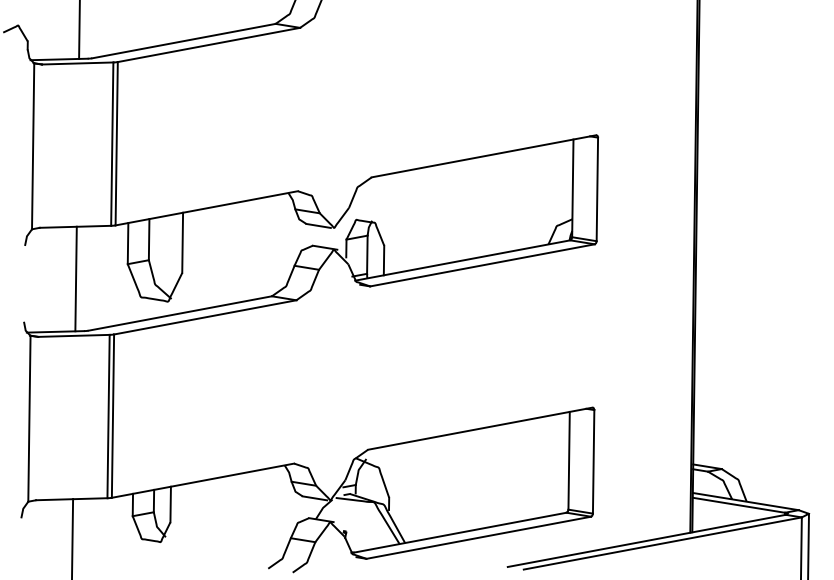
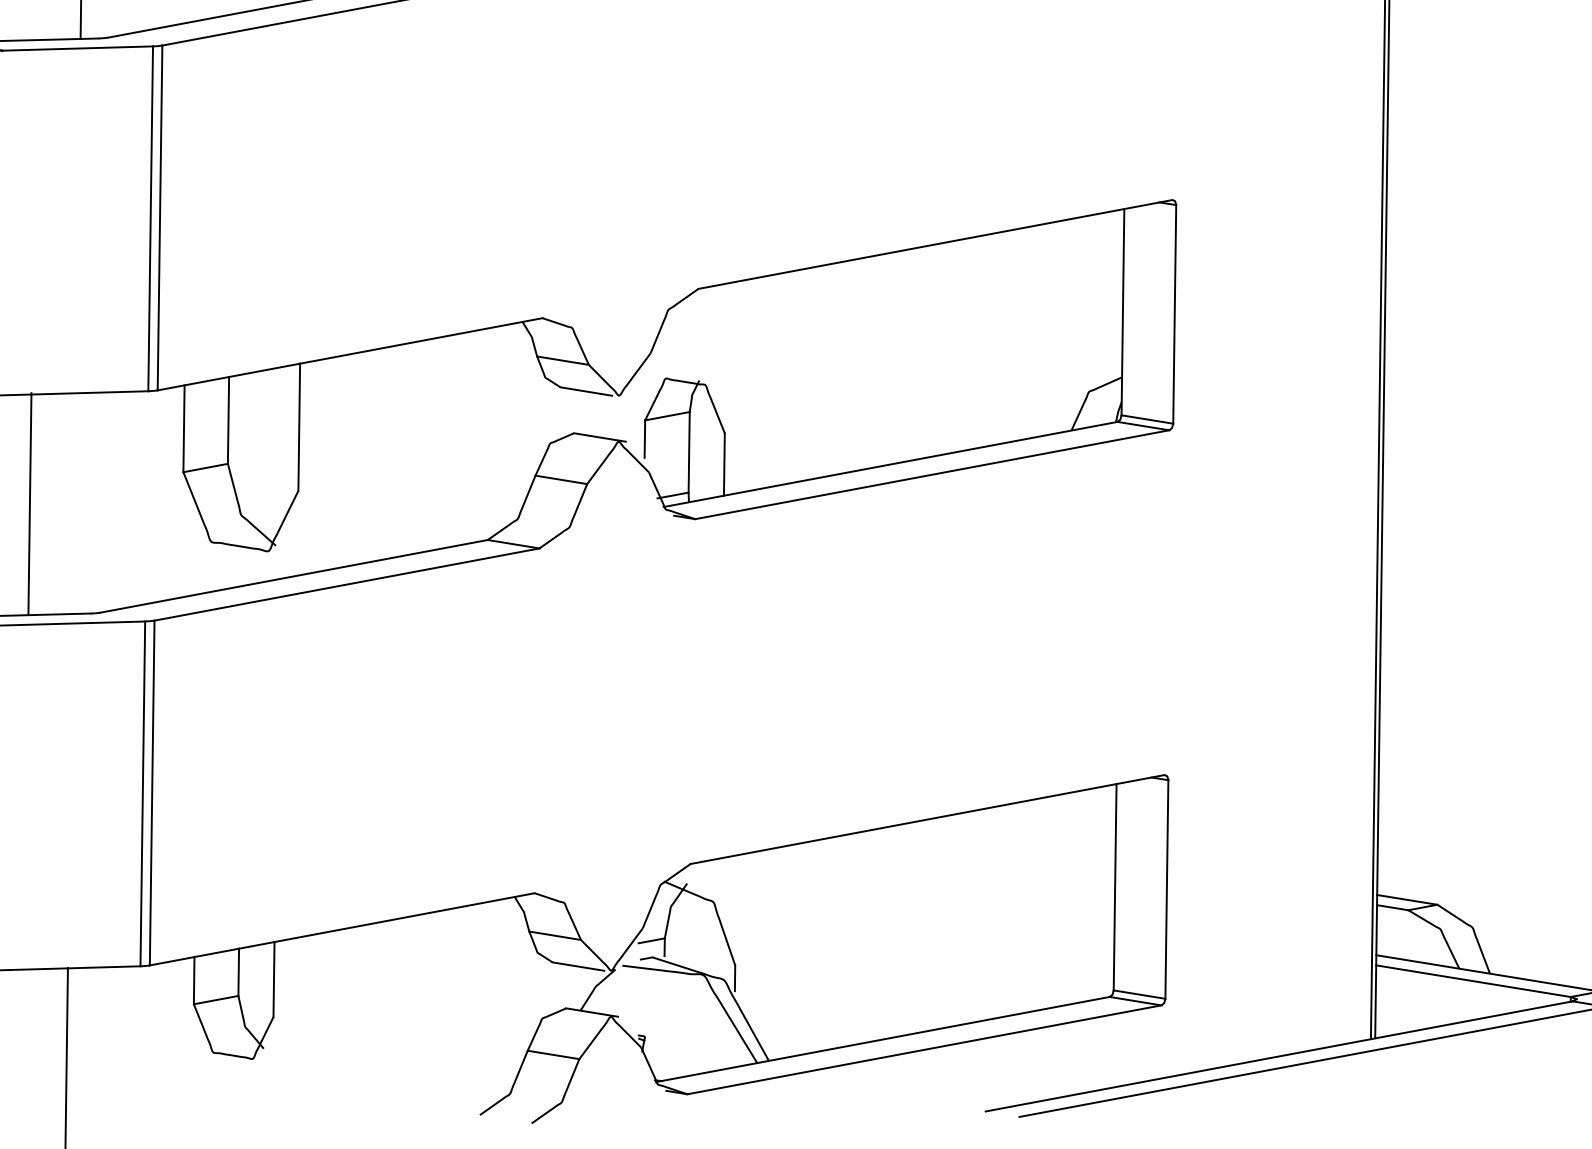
line: (75, 278) -> (28, 502), moved

